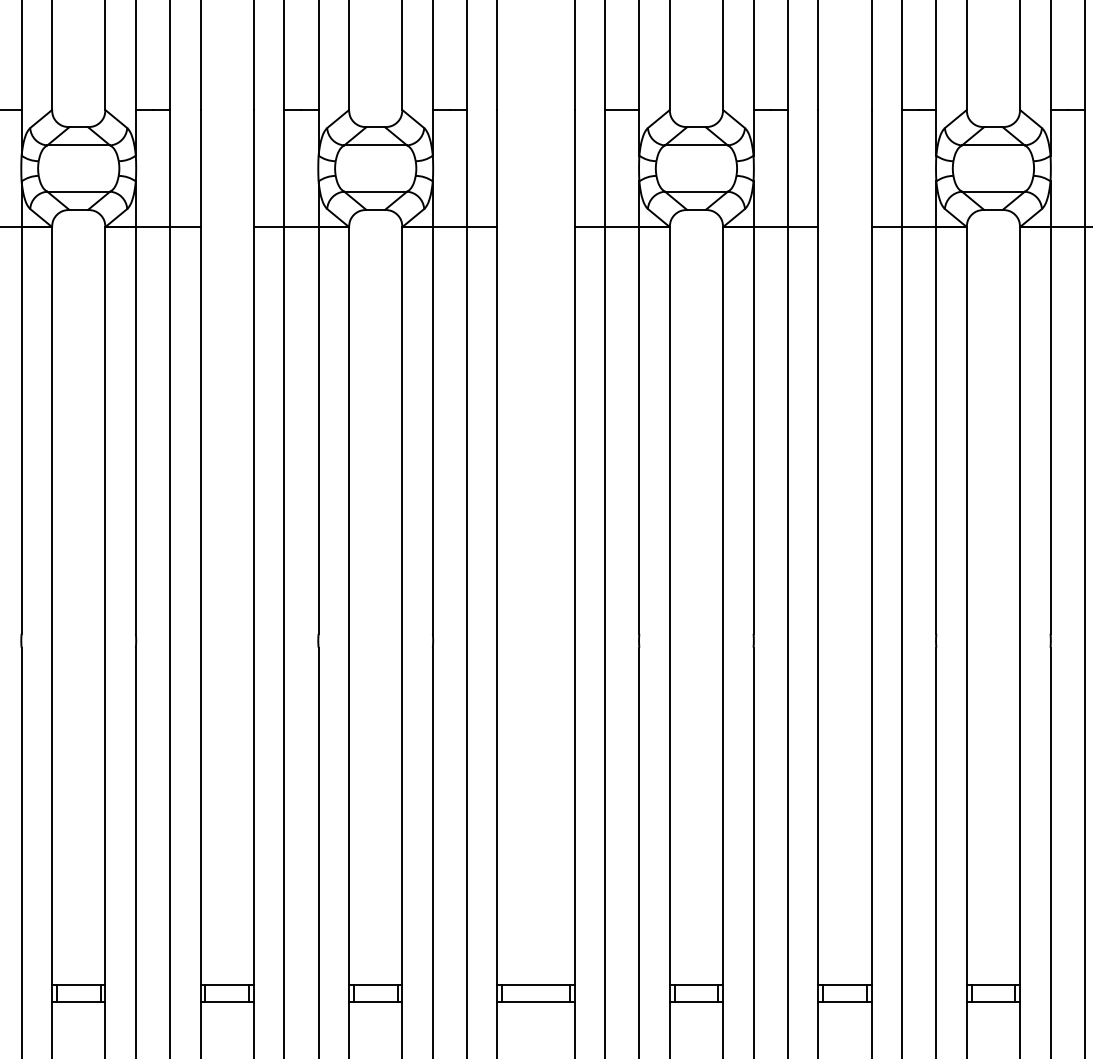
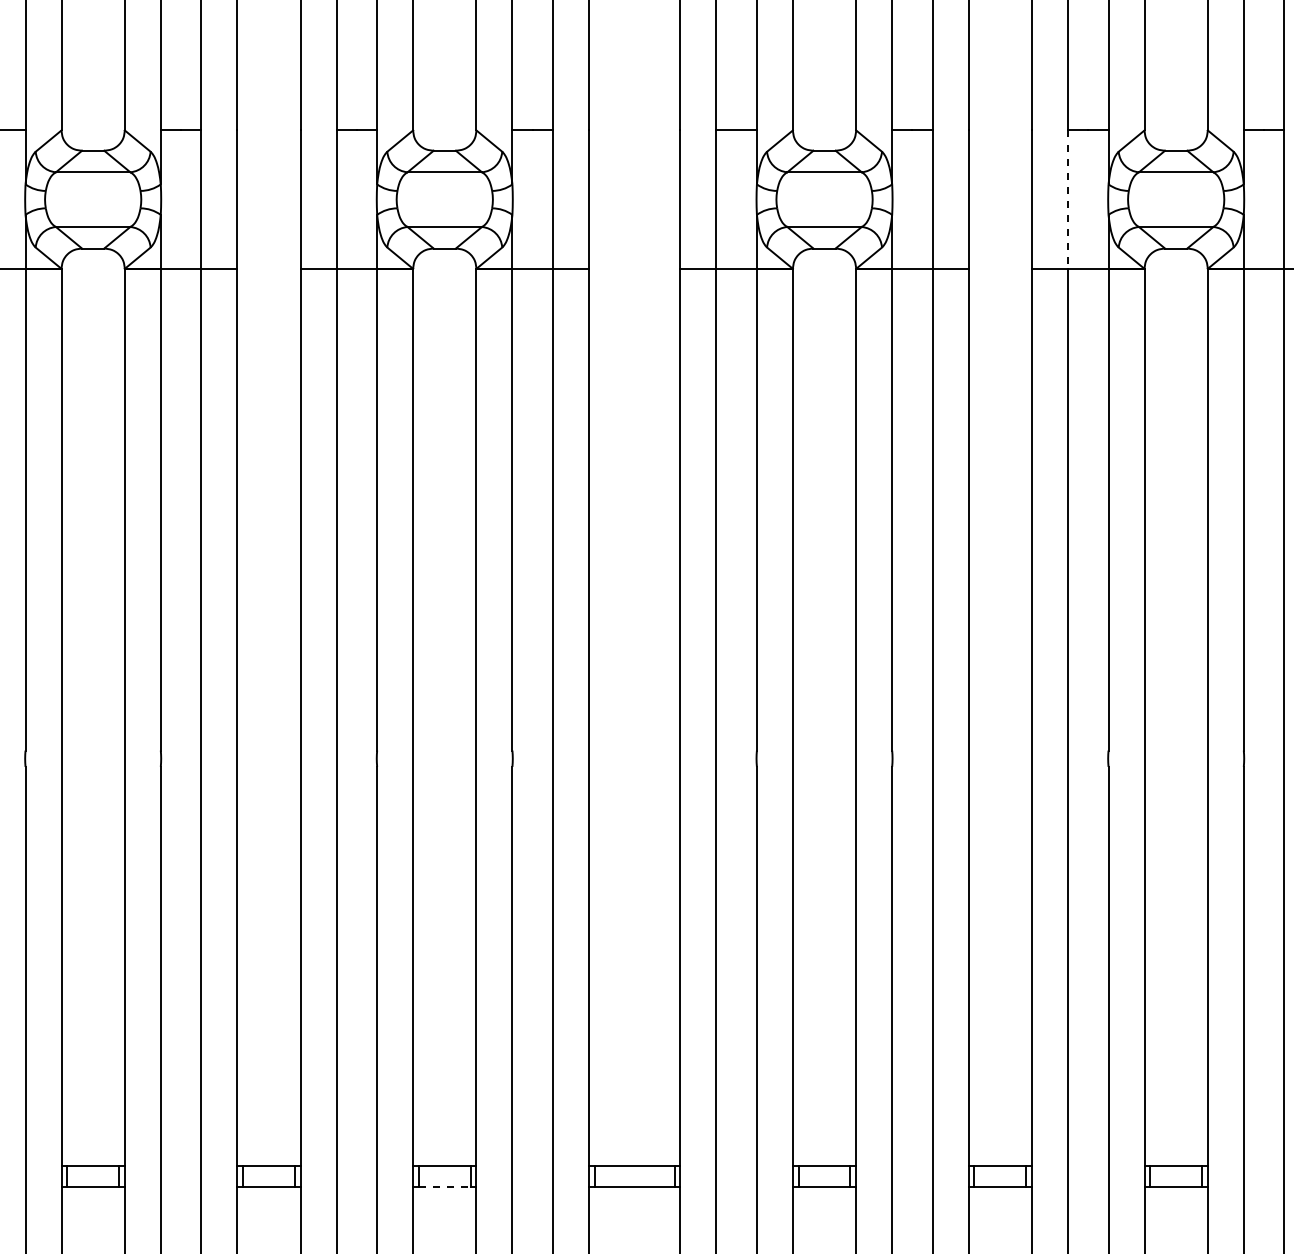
line: (901, 169) -> (1067, 200), solid -> dashed
line: (375, 1002) -> (444, 1186), solid -> dashed

